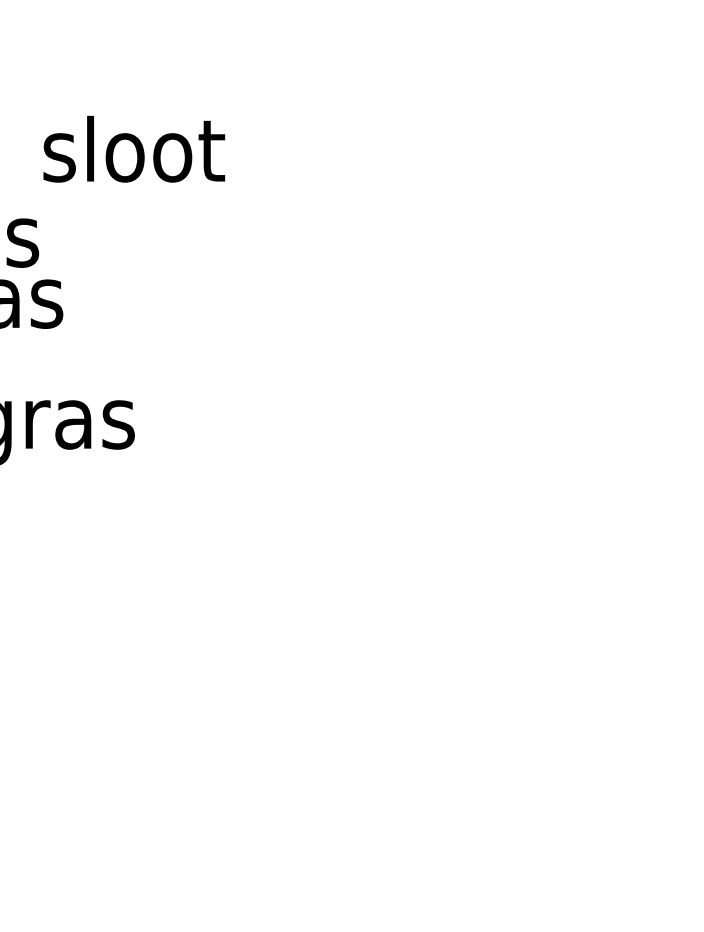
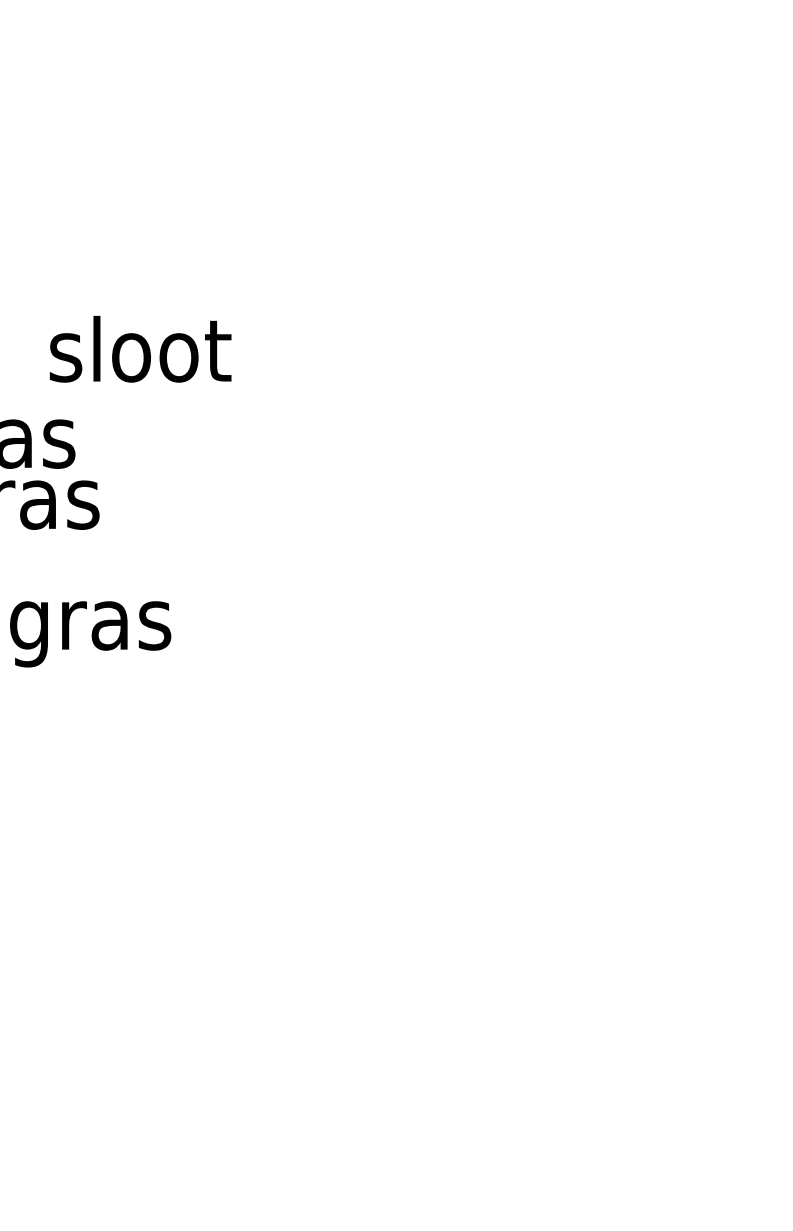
text: (134, 149) -> (140, 349), moved

